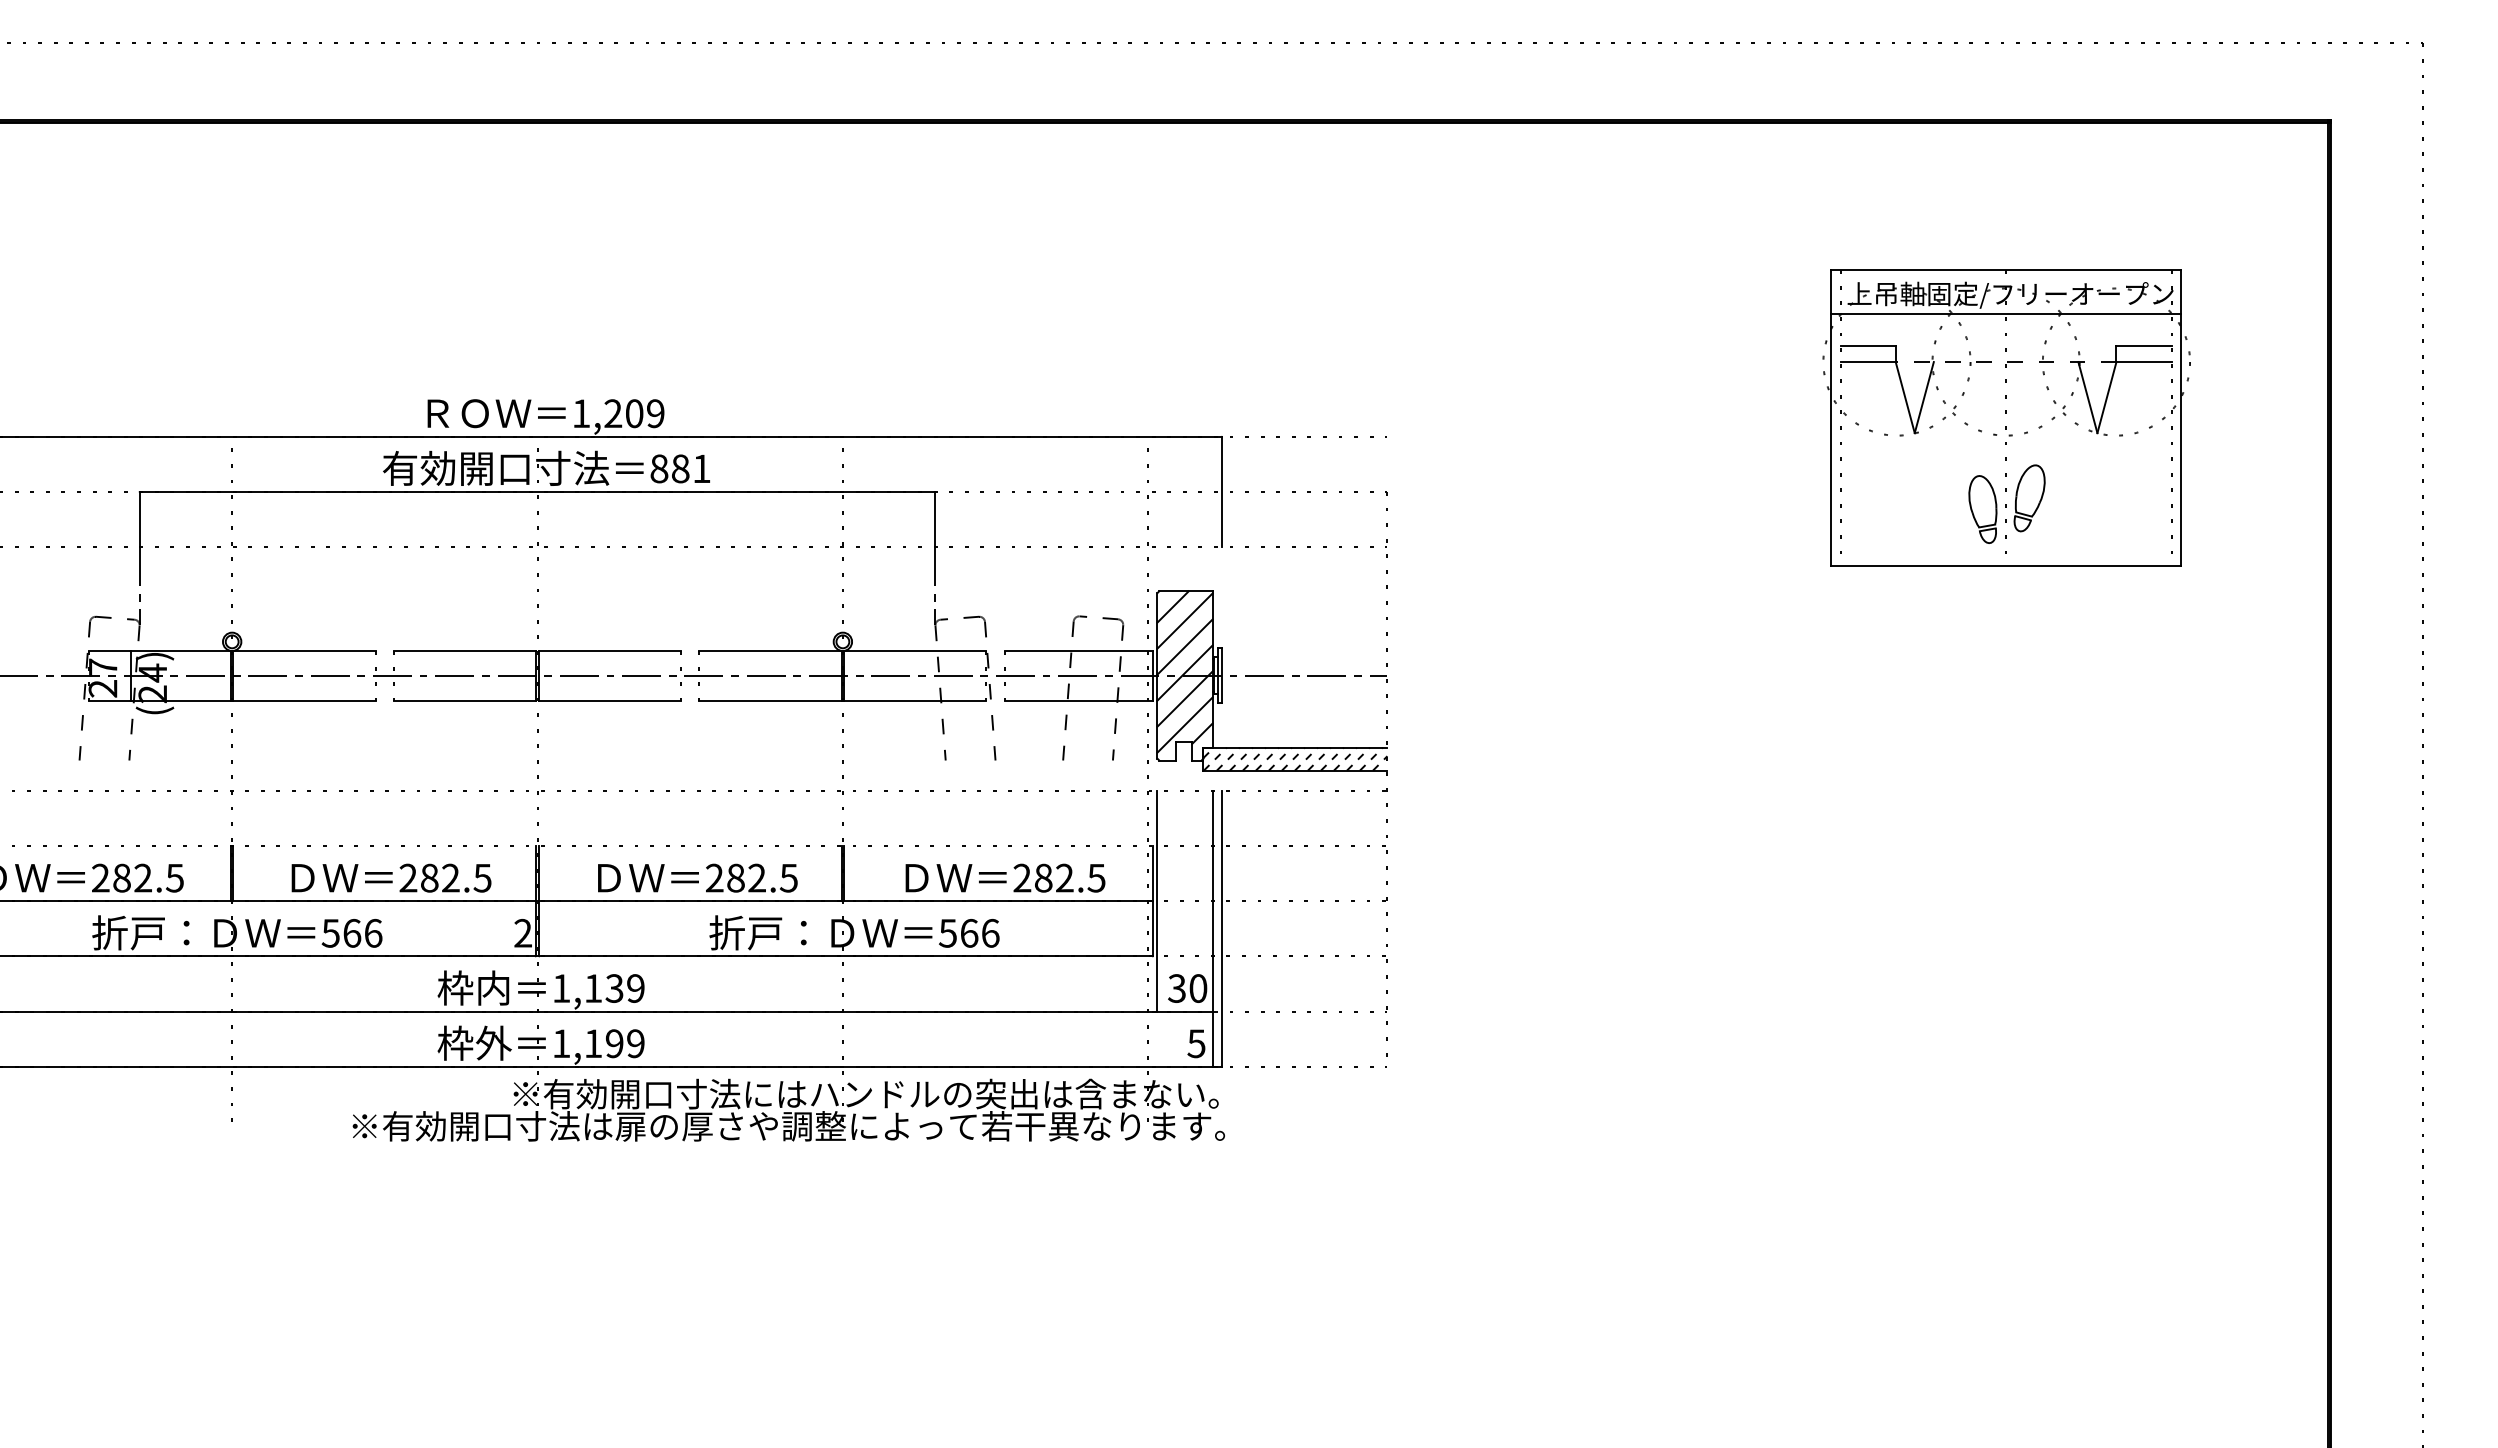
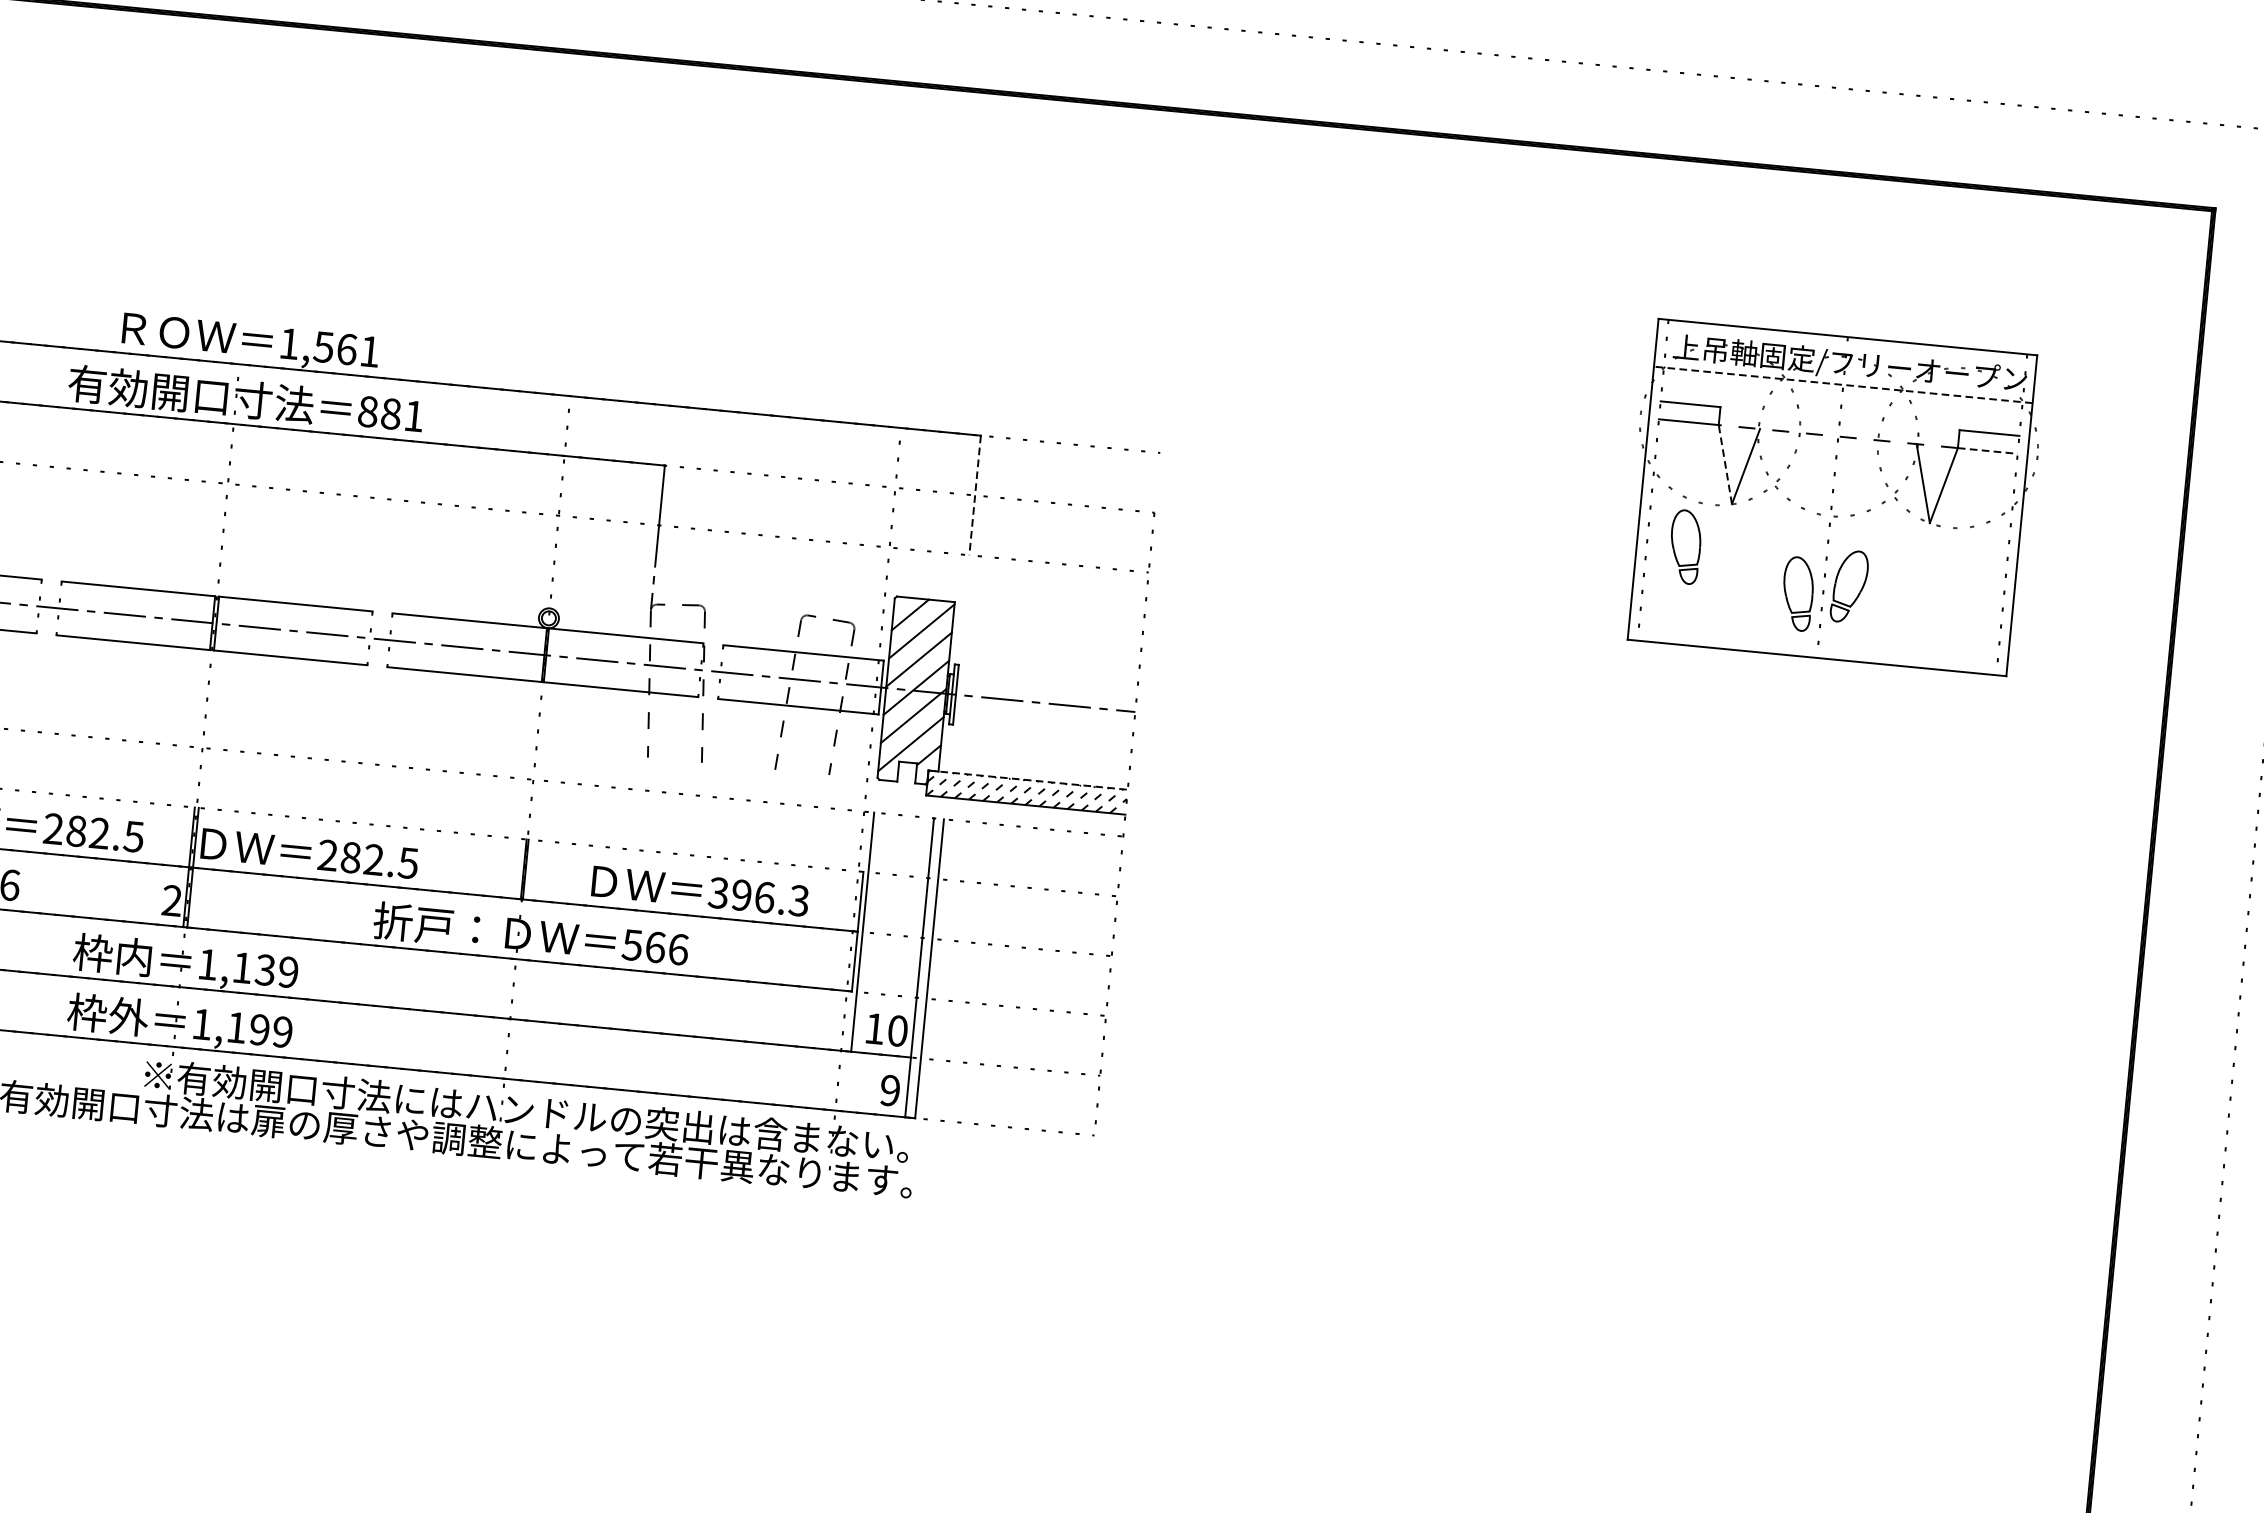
line: (2006, 314) -> (1843, 385), solid -> dashed
line: (2144, 362) -> (1988, 451), solid -> dashed
line: (1905, 397) -> (1725, 464), solid -> dashed
text: (634, 413) -> (346, 349), 1,209 -> 1,561
part: (1875, 476) -> (1684, 546), added
line: (1221, 492) -> (974, 496), solid -> dashed
line: (1295, 747) -> (1028, 780), solid -> dashed
text: (697, 877) -> (309, 852), moved
text: (1059, 877) -> (759, 896), 282.5 -> 396.3
text: (1176, 988) -> (874, 1028), 30 -> 10
text: (1196, 1043) -> (890, 1090), 5 -> 9

